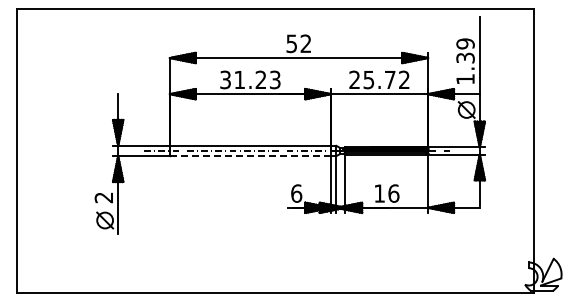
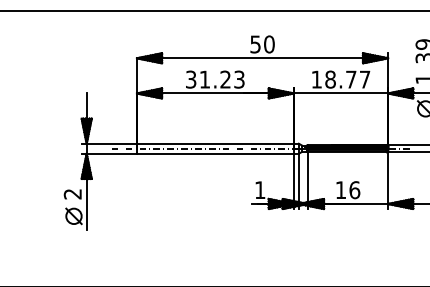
text: (305, 43) -> (268, 44), 52 -> 50
text: (379, 79) -> (340, 79), 25.72 -> 18.77
line: (251, 156) -> (216, 154), dashed -> solid
text: (296, 193) -> (260, 190), 6 -> 1

